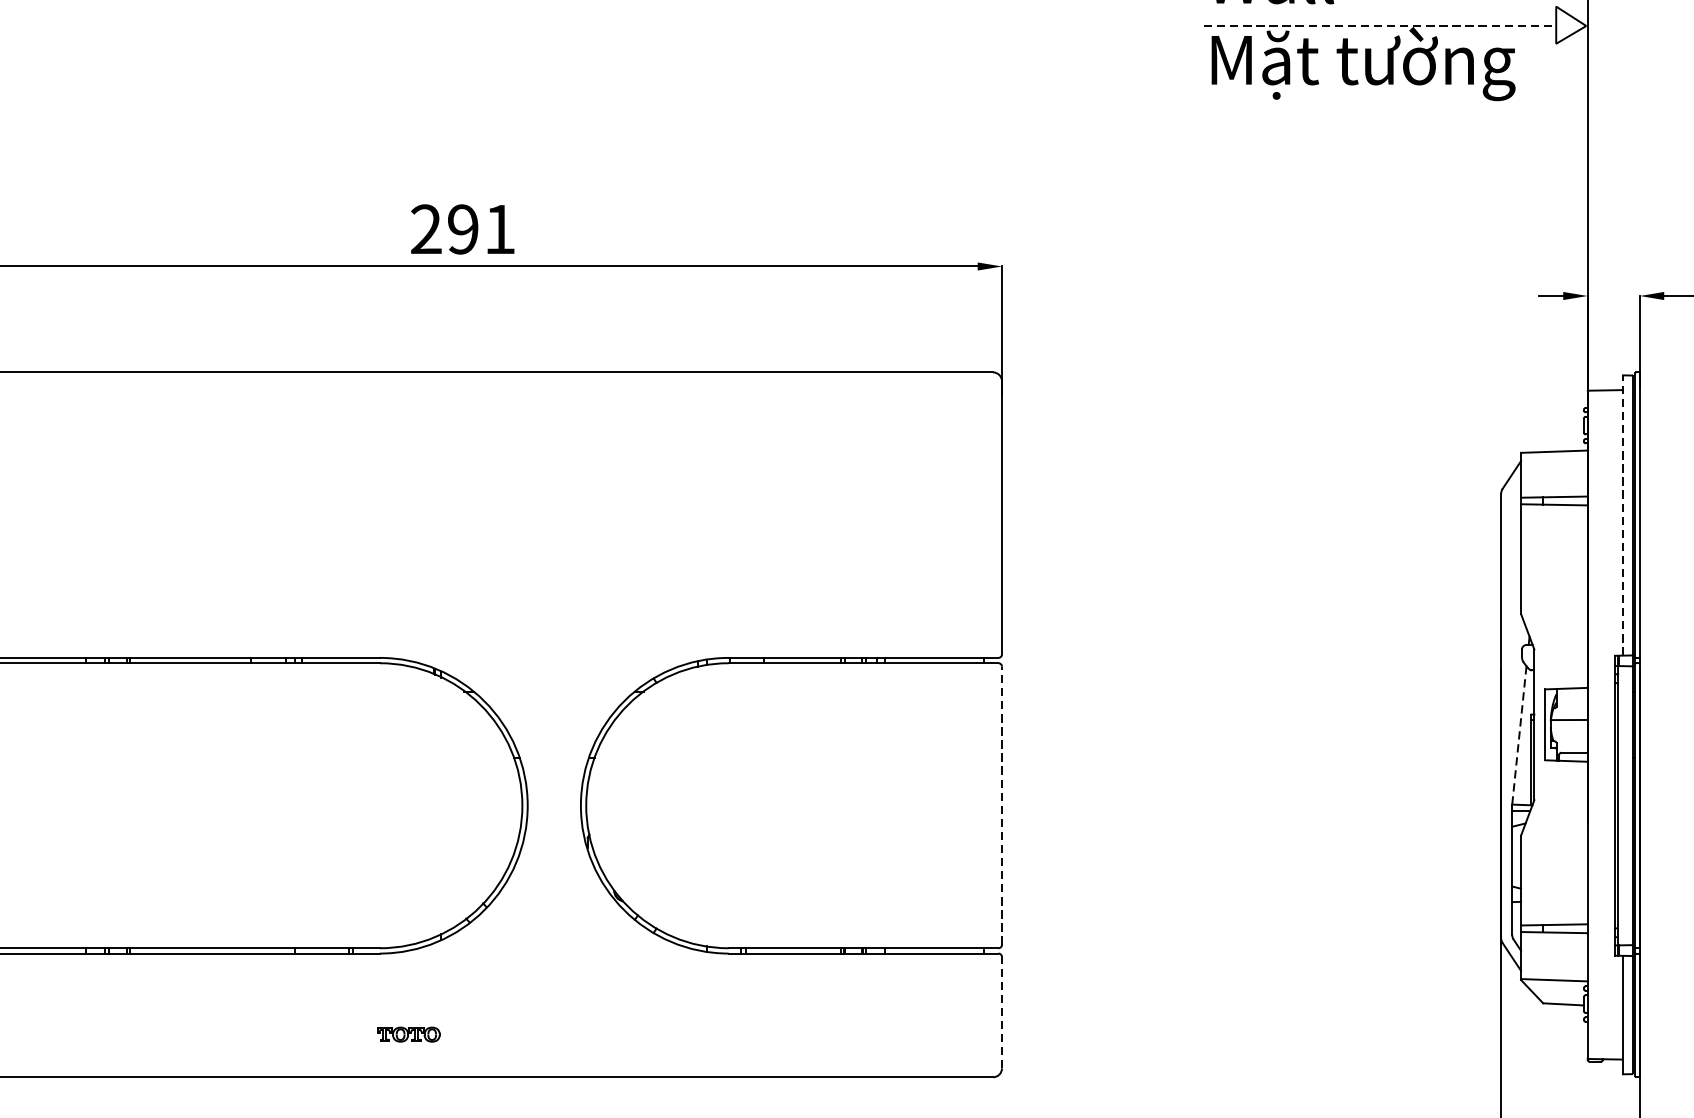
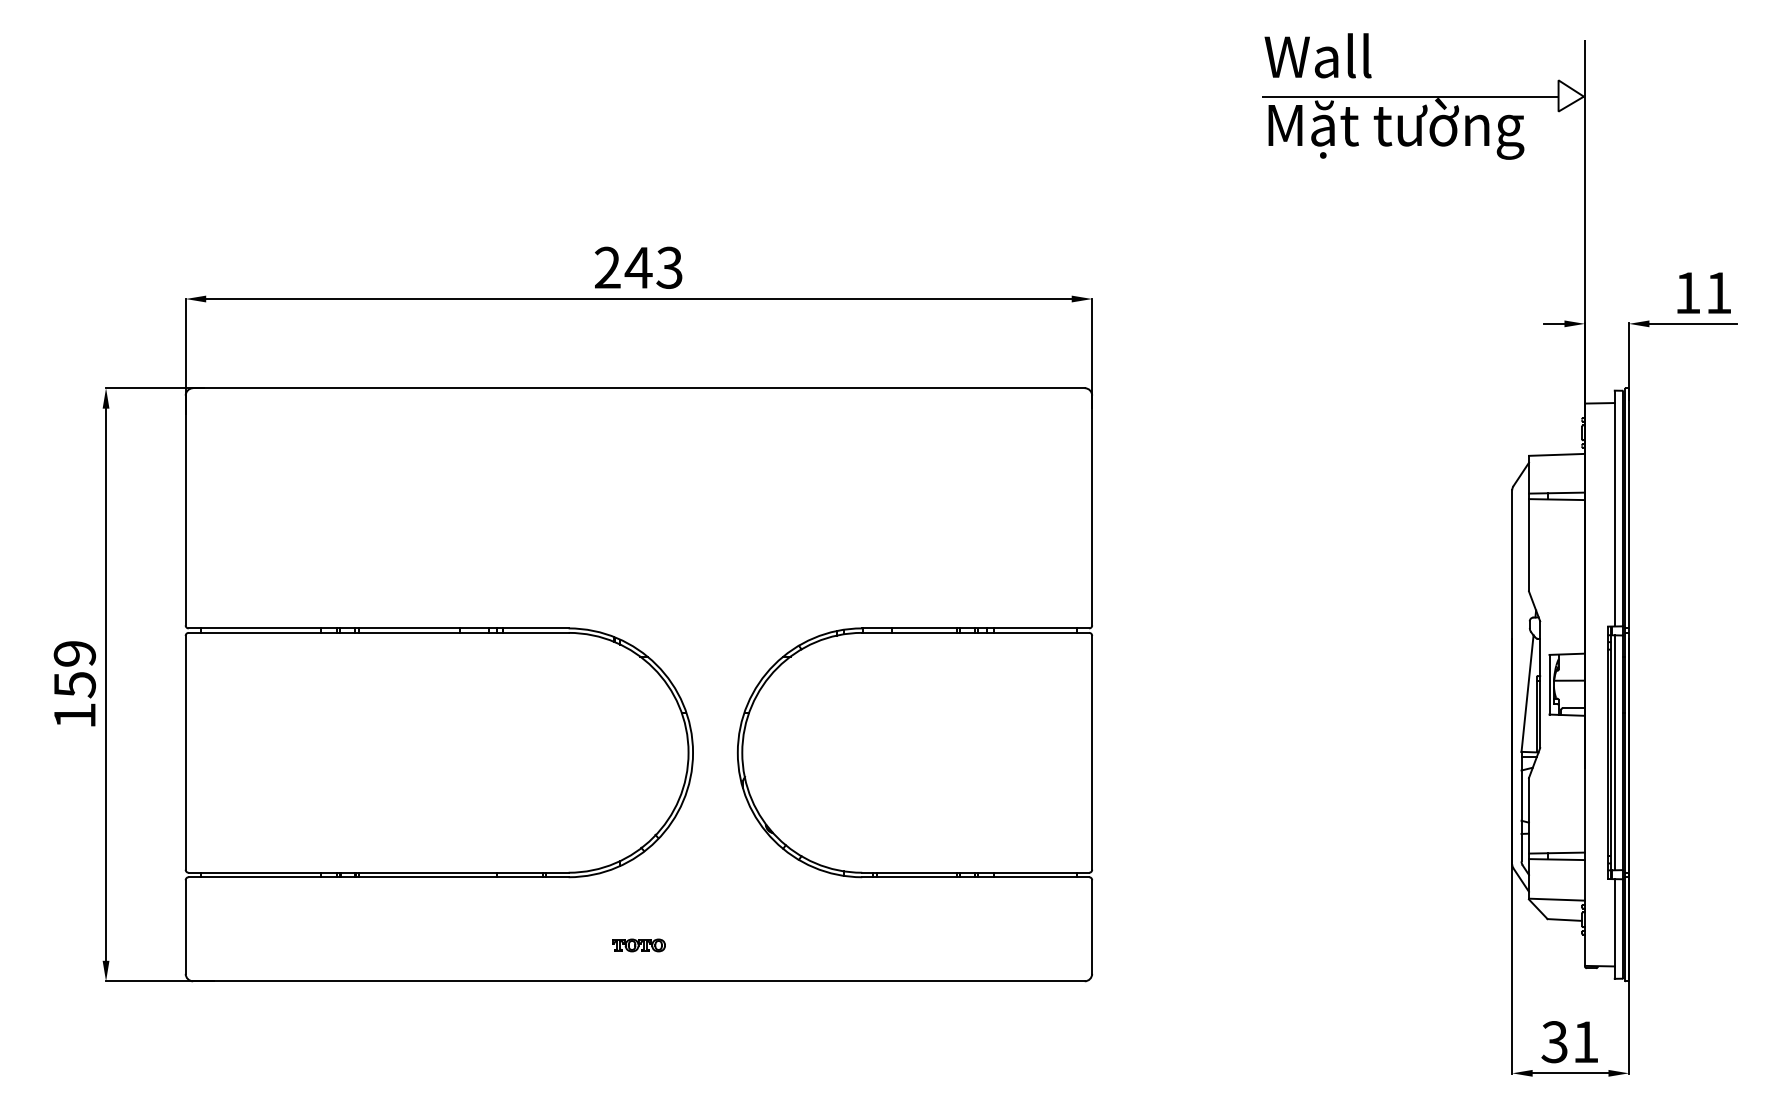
line: (1380, 25) -> (1410, 96), dashed -> solid
text: (480, 229) -> (653, 267), 291 -> 243
line: (1622, 515) -> (1614, 508), dashed -> solid
line: (1519, 735) -> (1527, 693), dashed -> solid
line: (1002, 805) -> (1092, 752), dashed -> solid
line: (1622, 805) -> (1614, 752), added
line: (1002, 1013) -> (1092, 927), dashed -> solid
part: (408, 1034) -> (638, 945), moved

